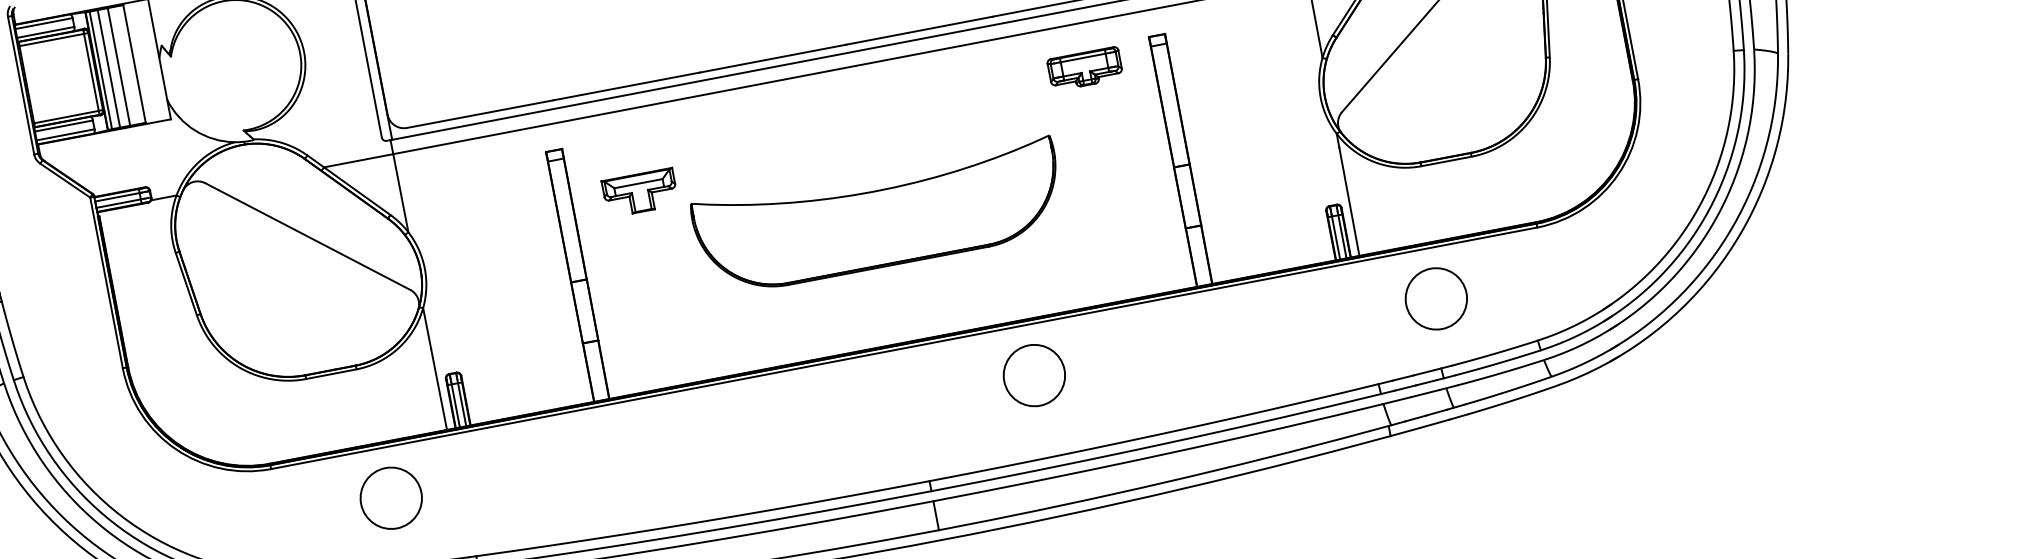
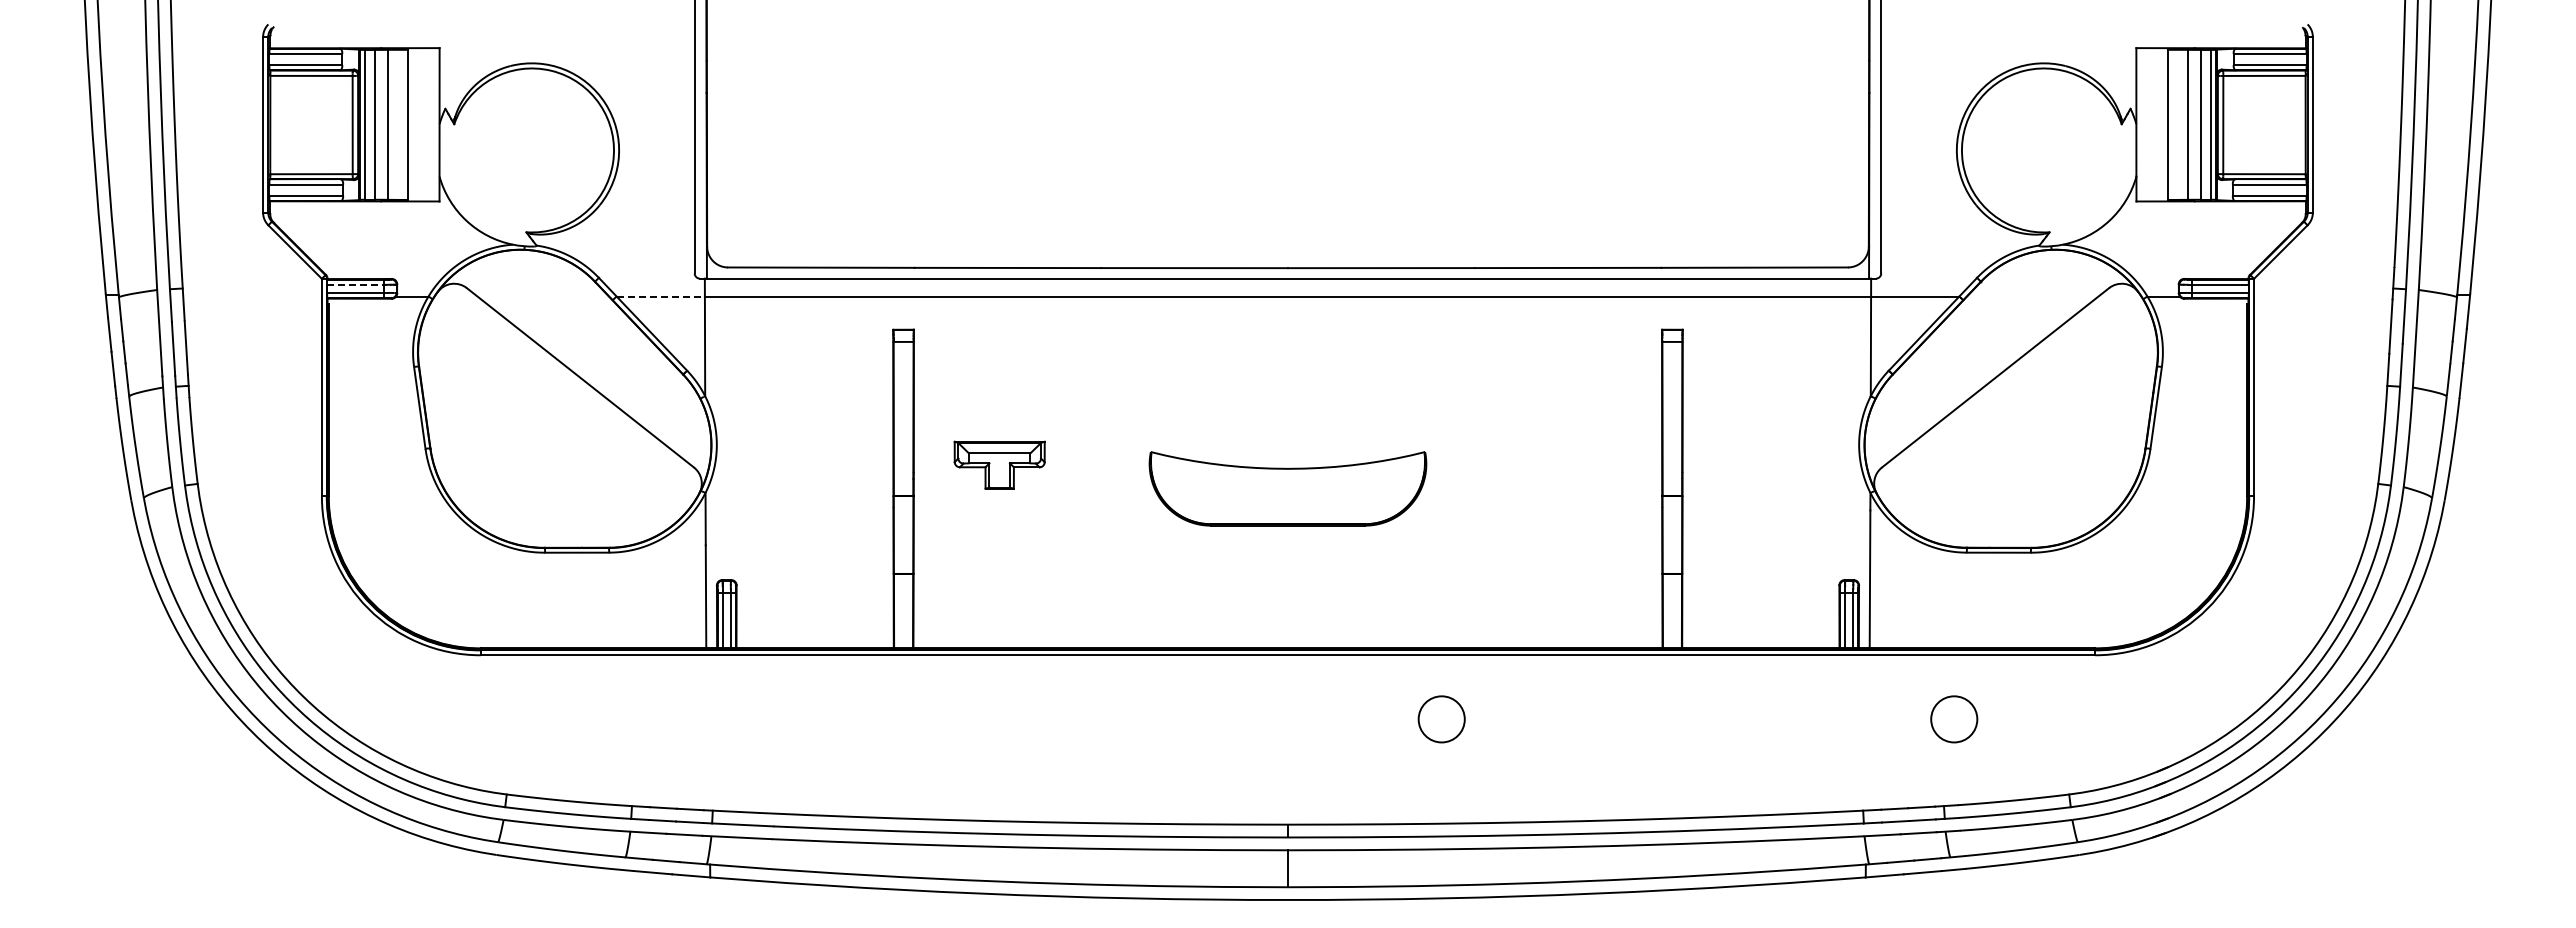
part: (1085, 69) -> (1576, 354), removed
line: (359, 160) -> (661, 296), solid -> dashed
part: (640, 192) -> (999, 464), moved
line: (118, 196) -> (356, 284), solid -> dashed
part: (878, 217) -> (1287, 488), size x0.6
circle: (1435, 298) -> (1953, 718), size x0.6
circle: (1034, 374) -> (1441, 718), size x0.6
circle: (391, 498) -> (621, 719), removed

